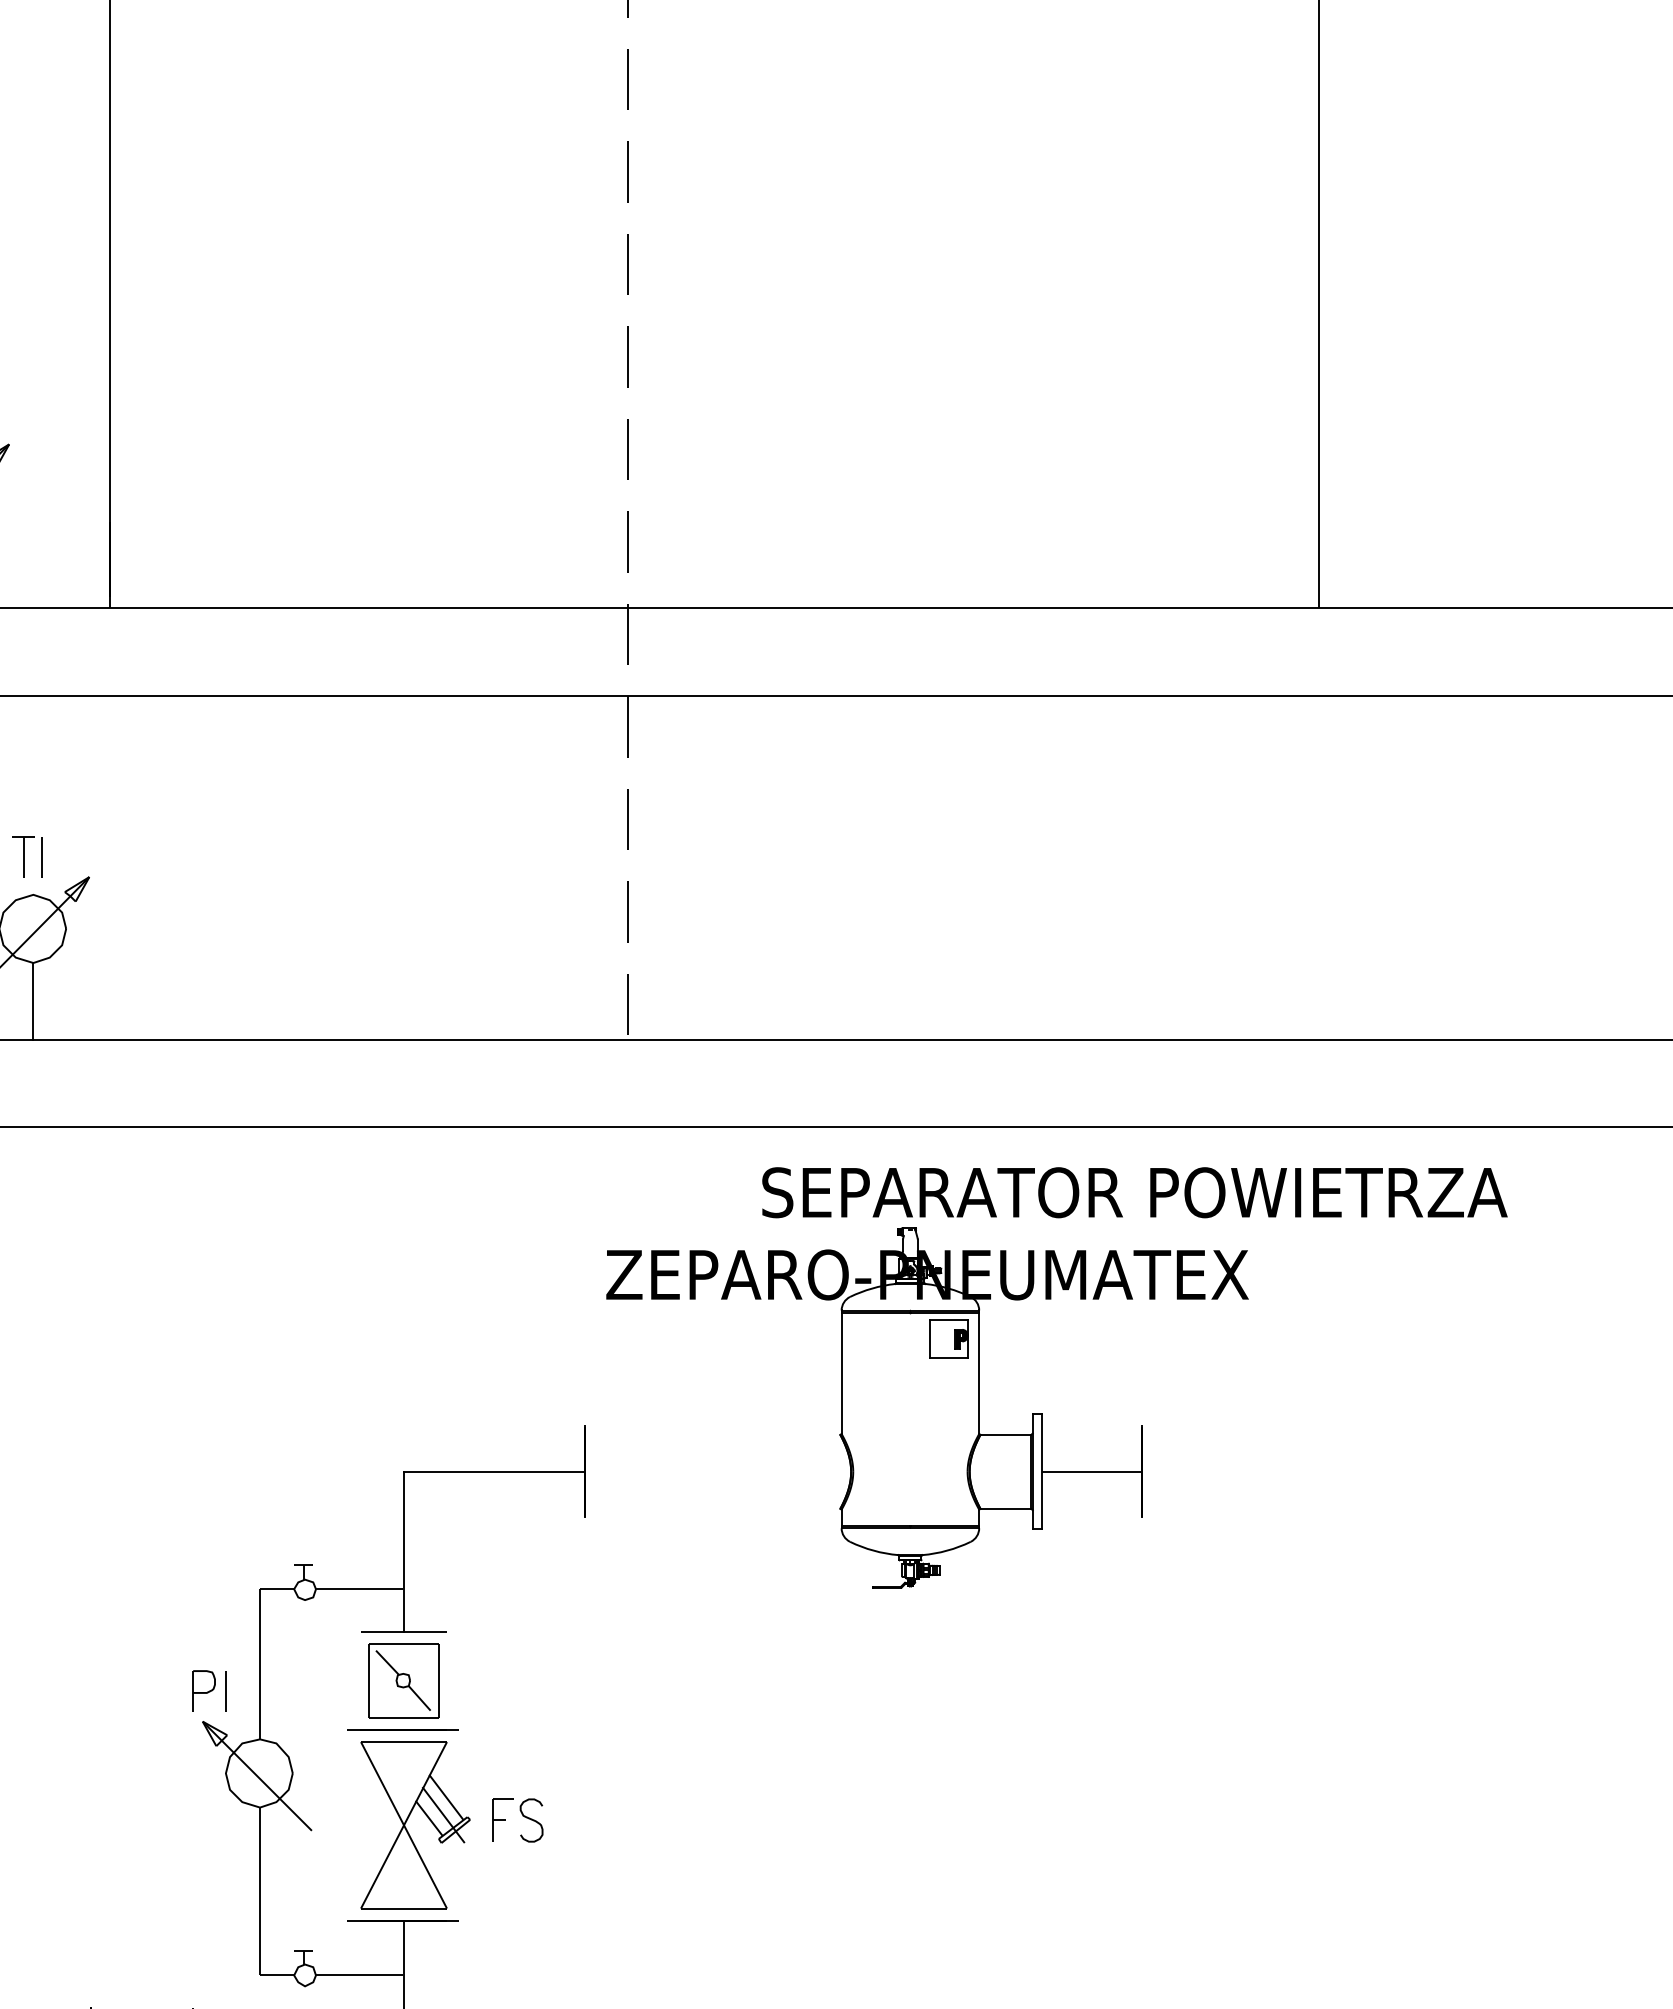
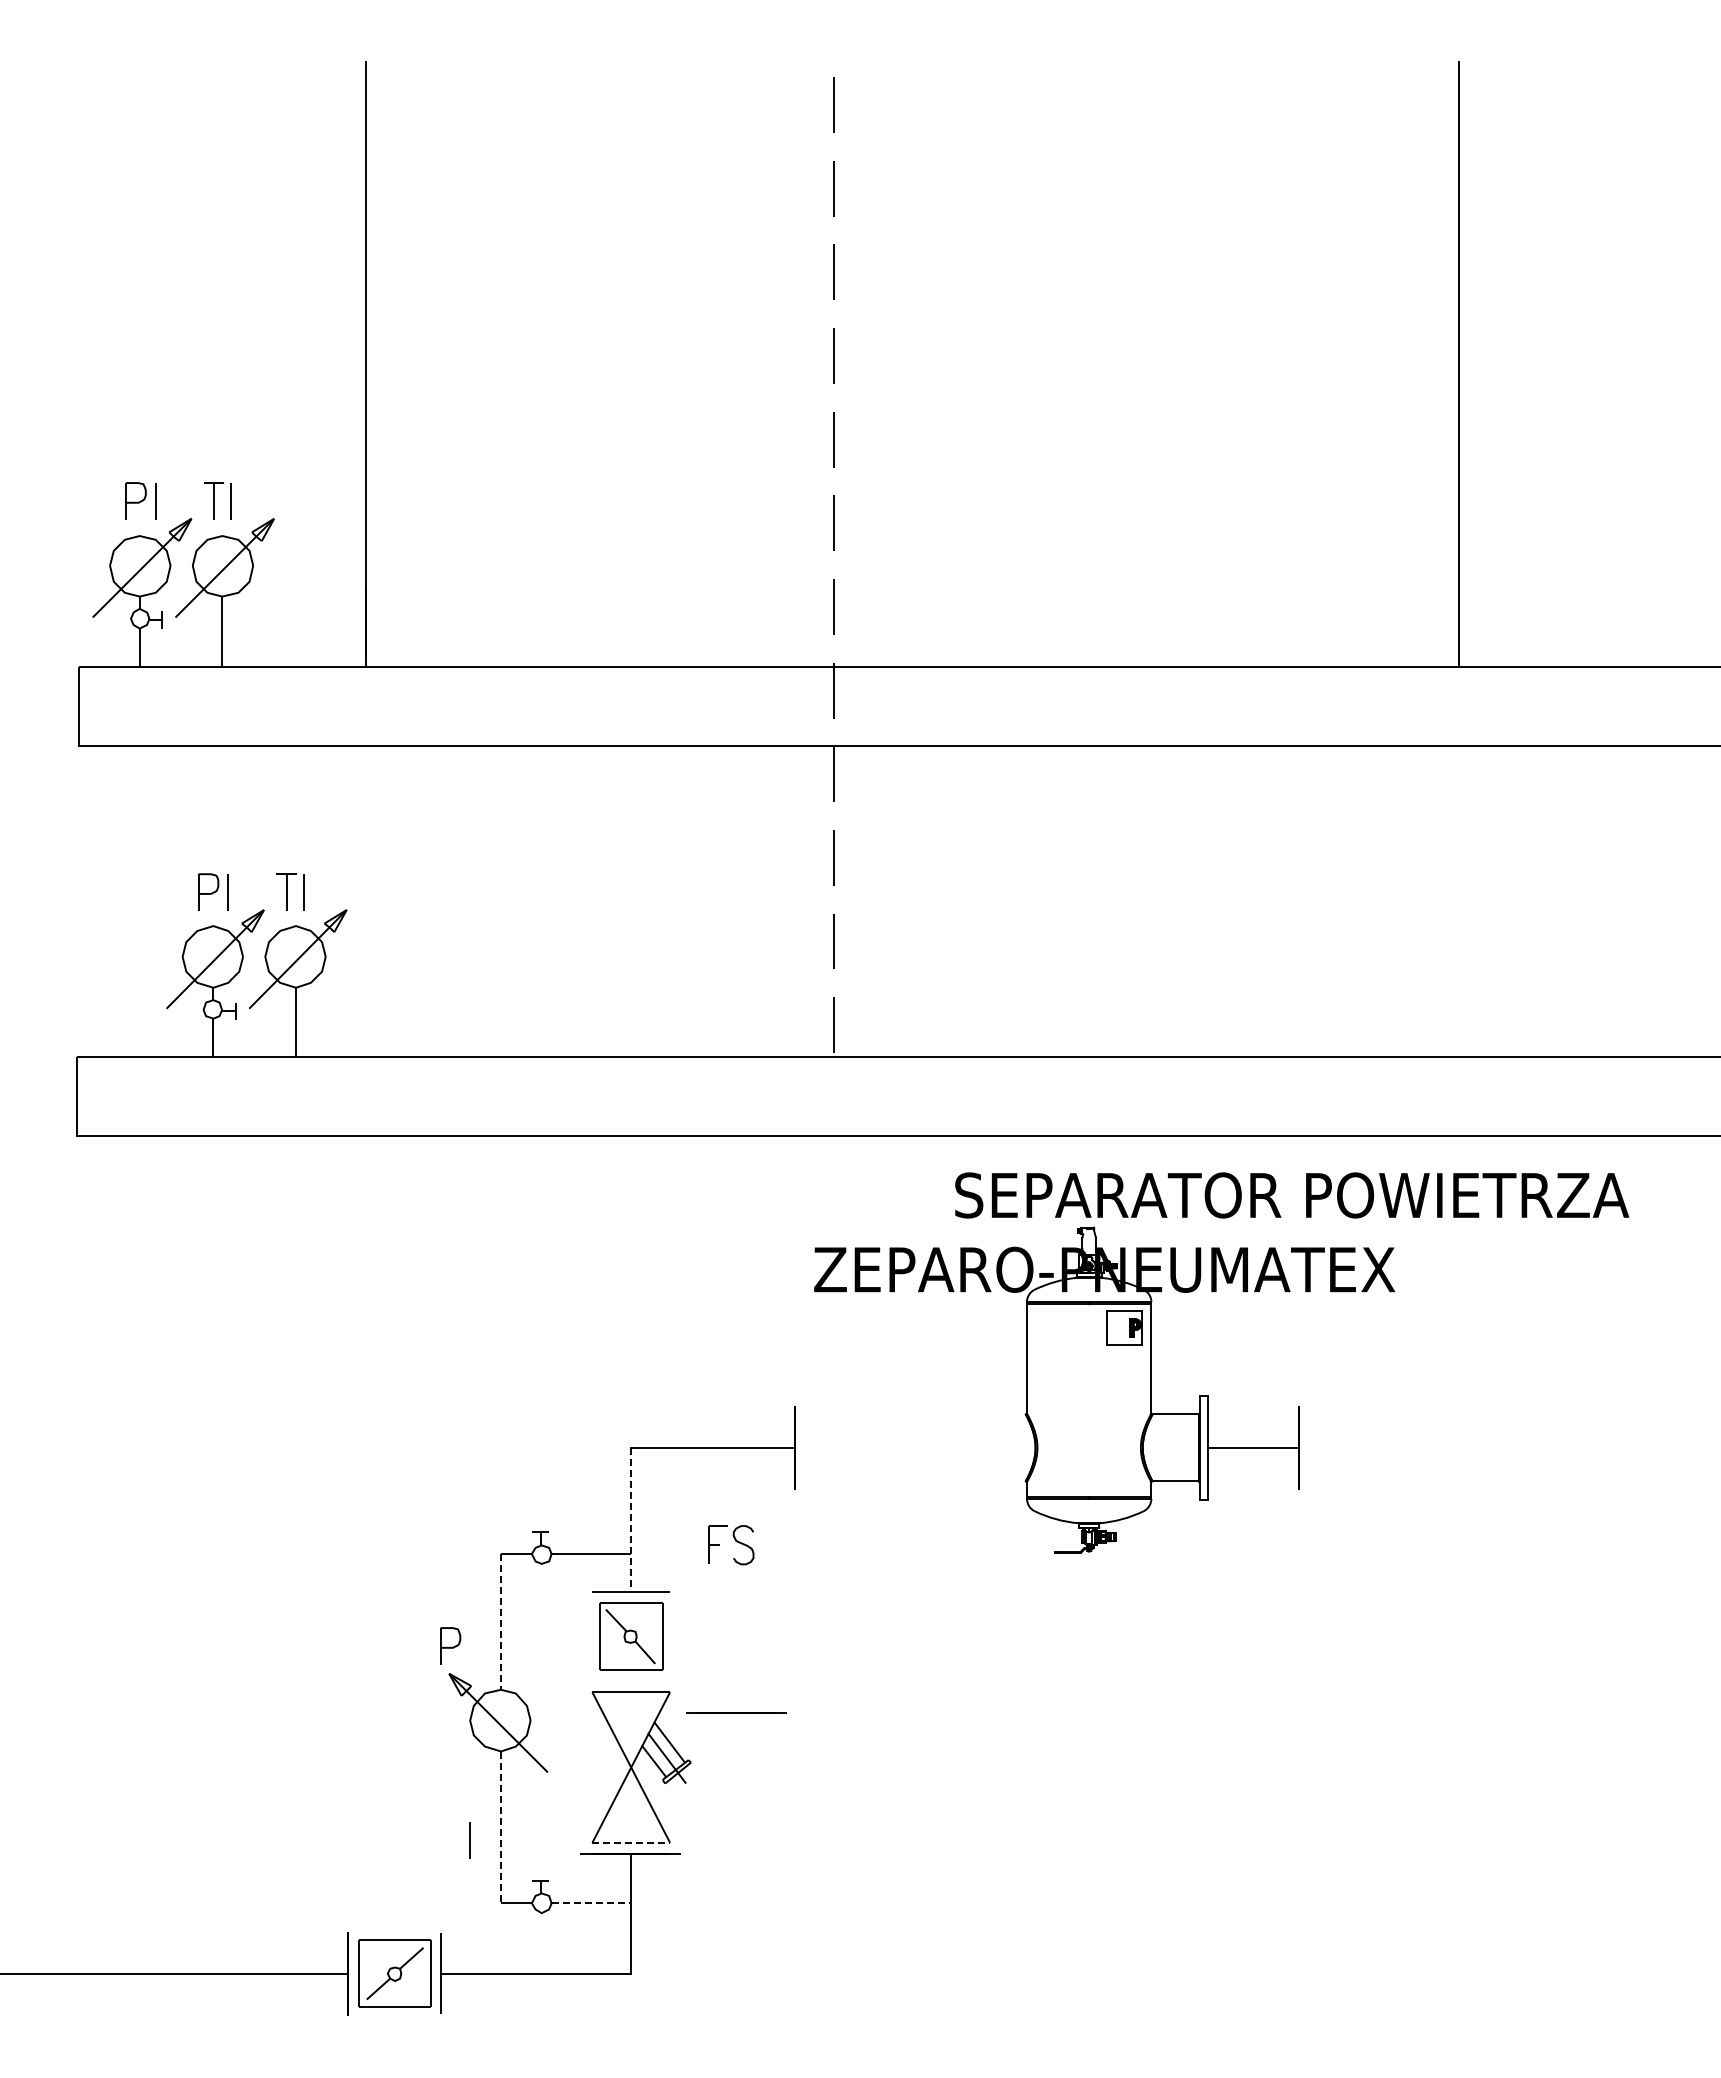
line: (404, 1552) -> (631, 1520), solid -> dashed
line: (260, 1663) -> (501, 1621), solid -> dashed
line: (225, 1691) -> (469, 1840), moved
line: (403, 1729) -> (736, 1712), moved
part: (518, 1820) -> (731, 1545), moved
line: (260, 1891) -> (501, 1827), solid -> dashed
line: (404, 1908) -> (631, 1842), solid -> dashed
line: (360, 1975) -> (591, 1903), solid -> dashed

